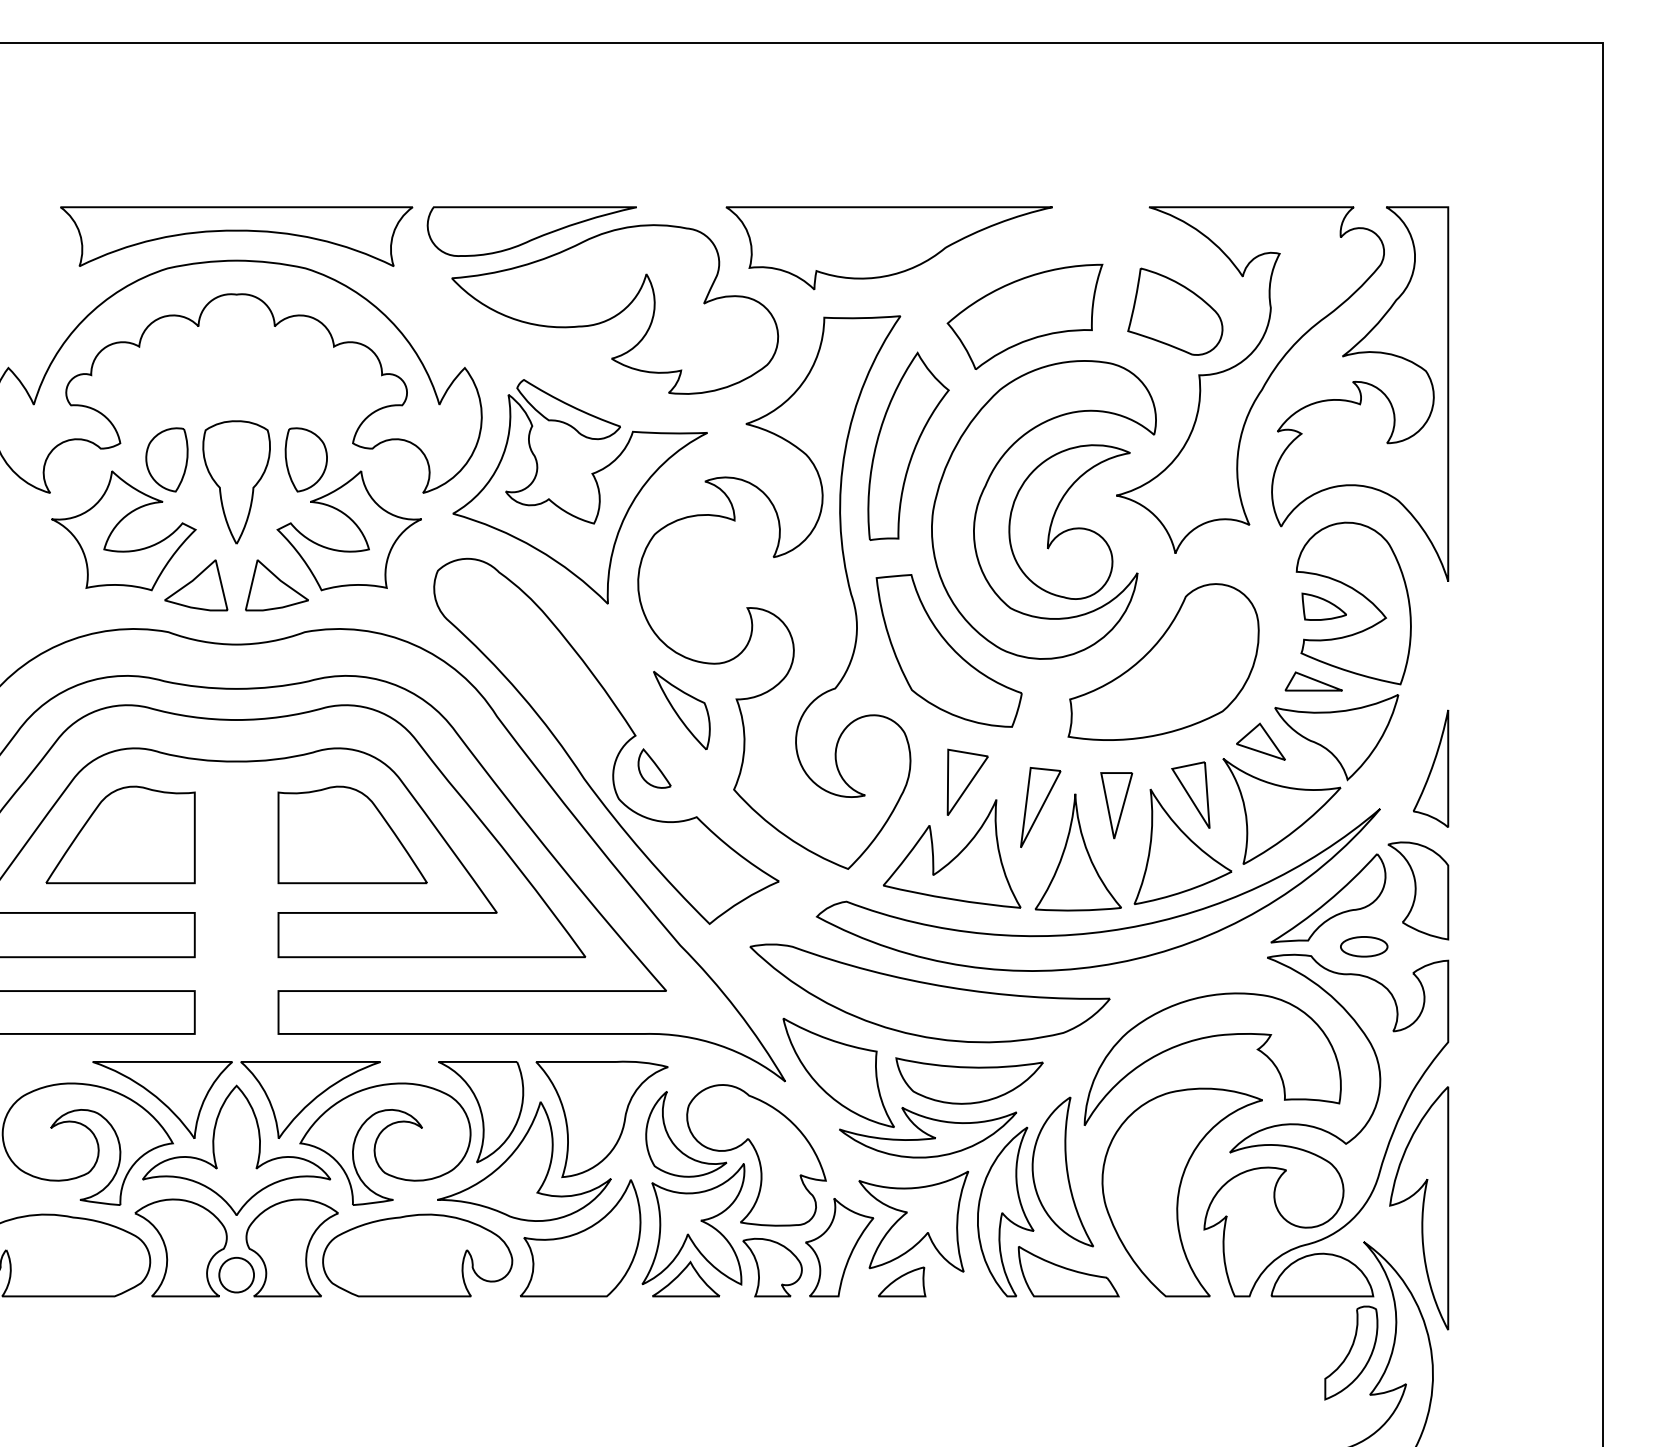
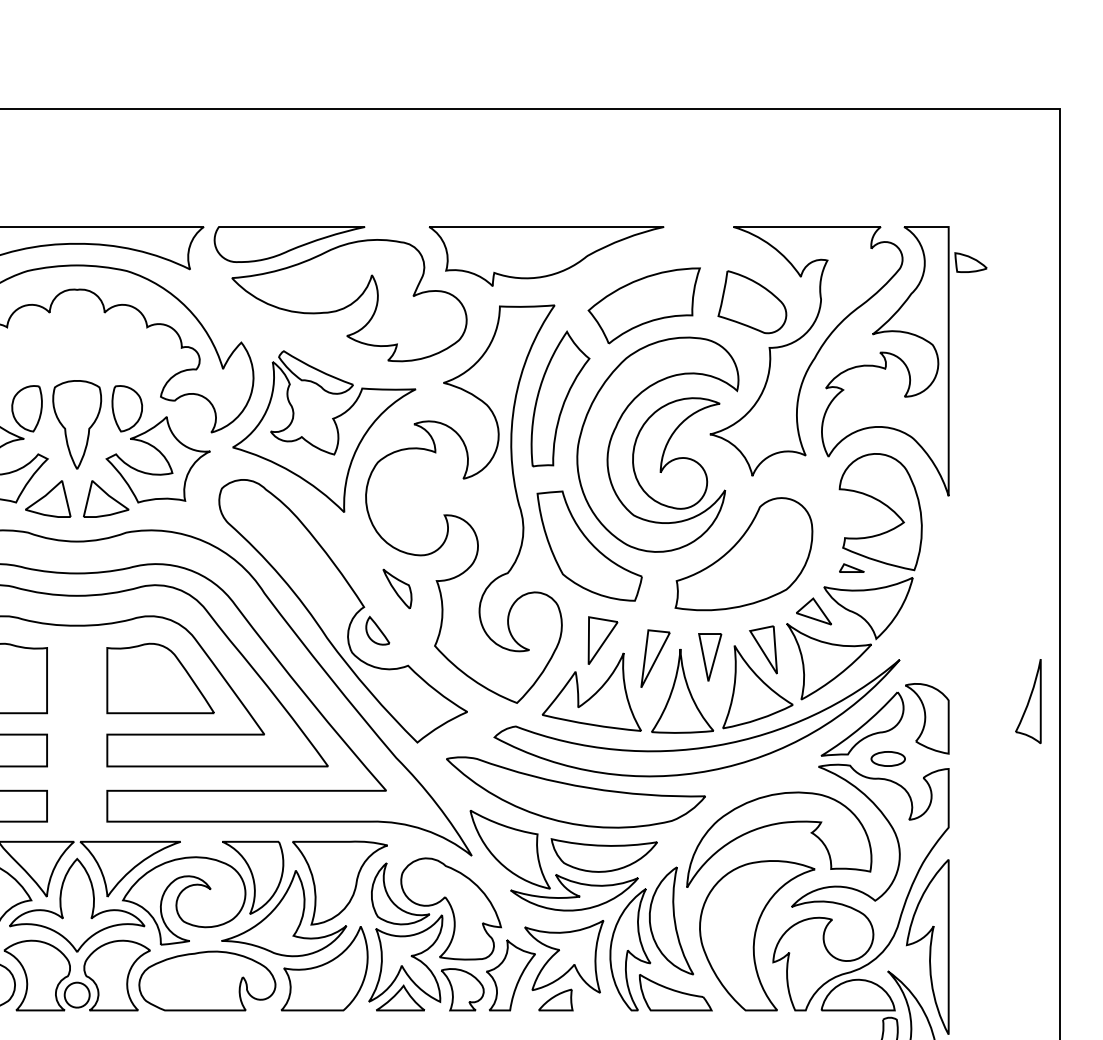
part: (1323, 606) -> (970, 262), moved
part: (1313, 681) -> (851, 568), size x0.6
part: (681, 710) -> (397, 589), size x0.7
part: (1430, 768) -> (1028, 701), moved

